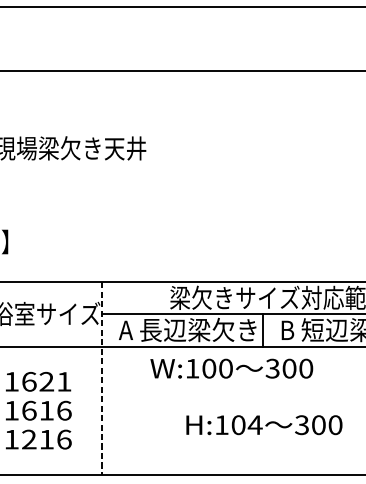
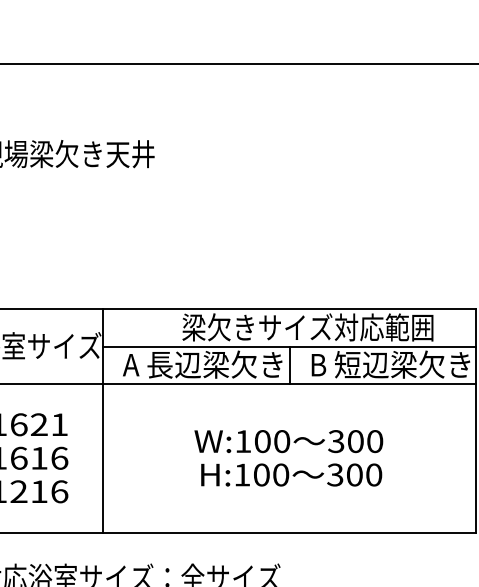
text: (231, 368) -> (288, 441), moved
line: (102, 379) -> (103, 421), dashed -> solid
text: (254, 424) -> (280, 474), H:104 -> H:100

